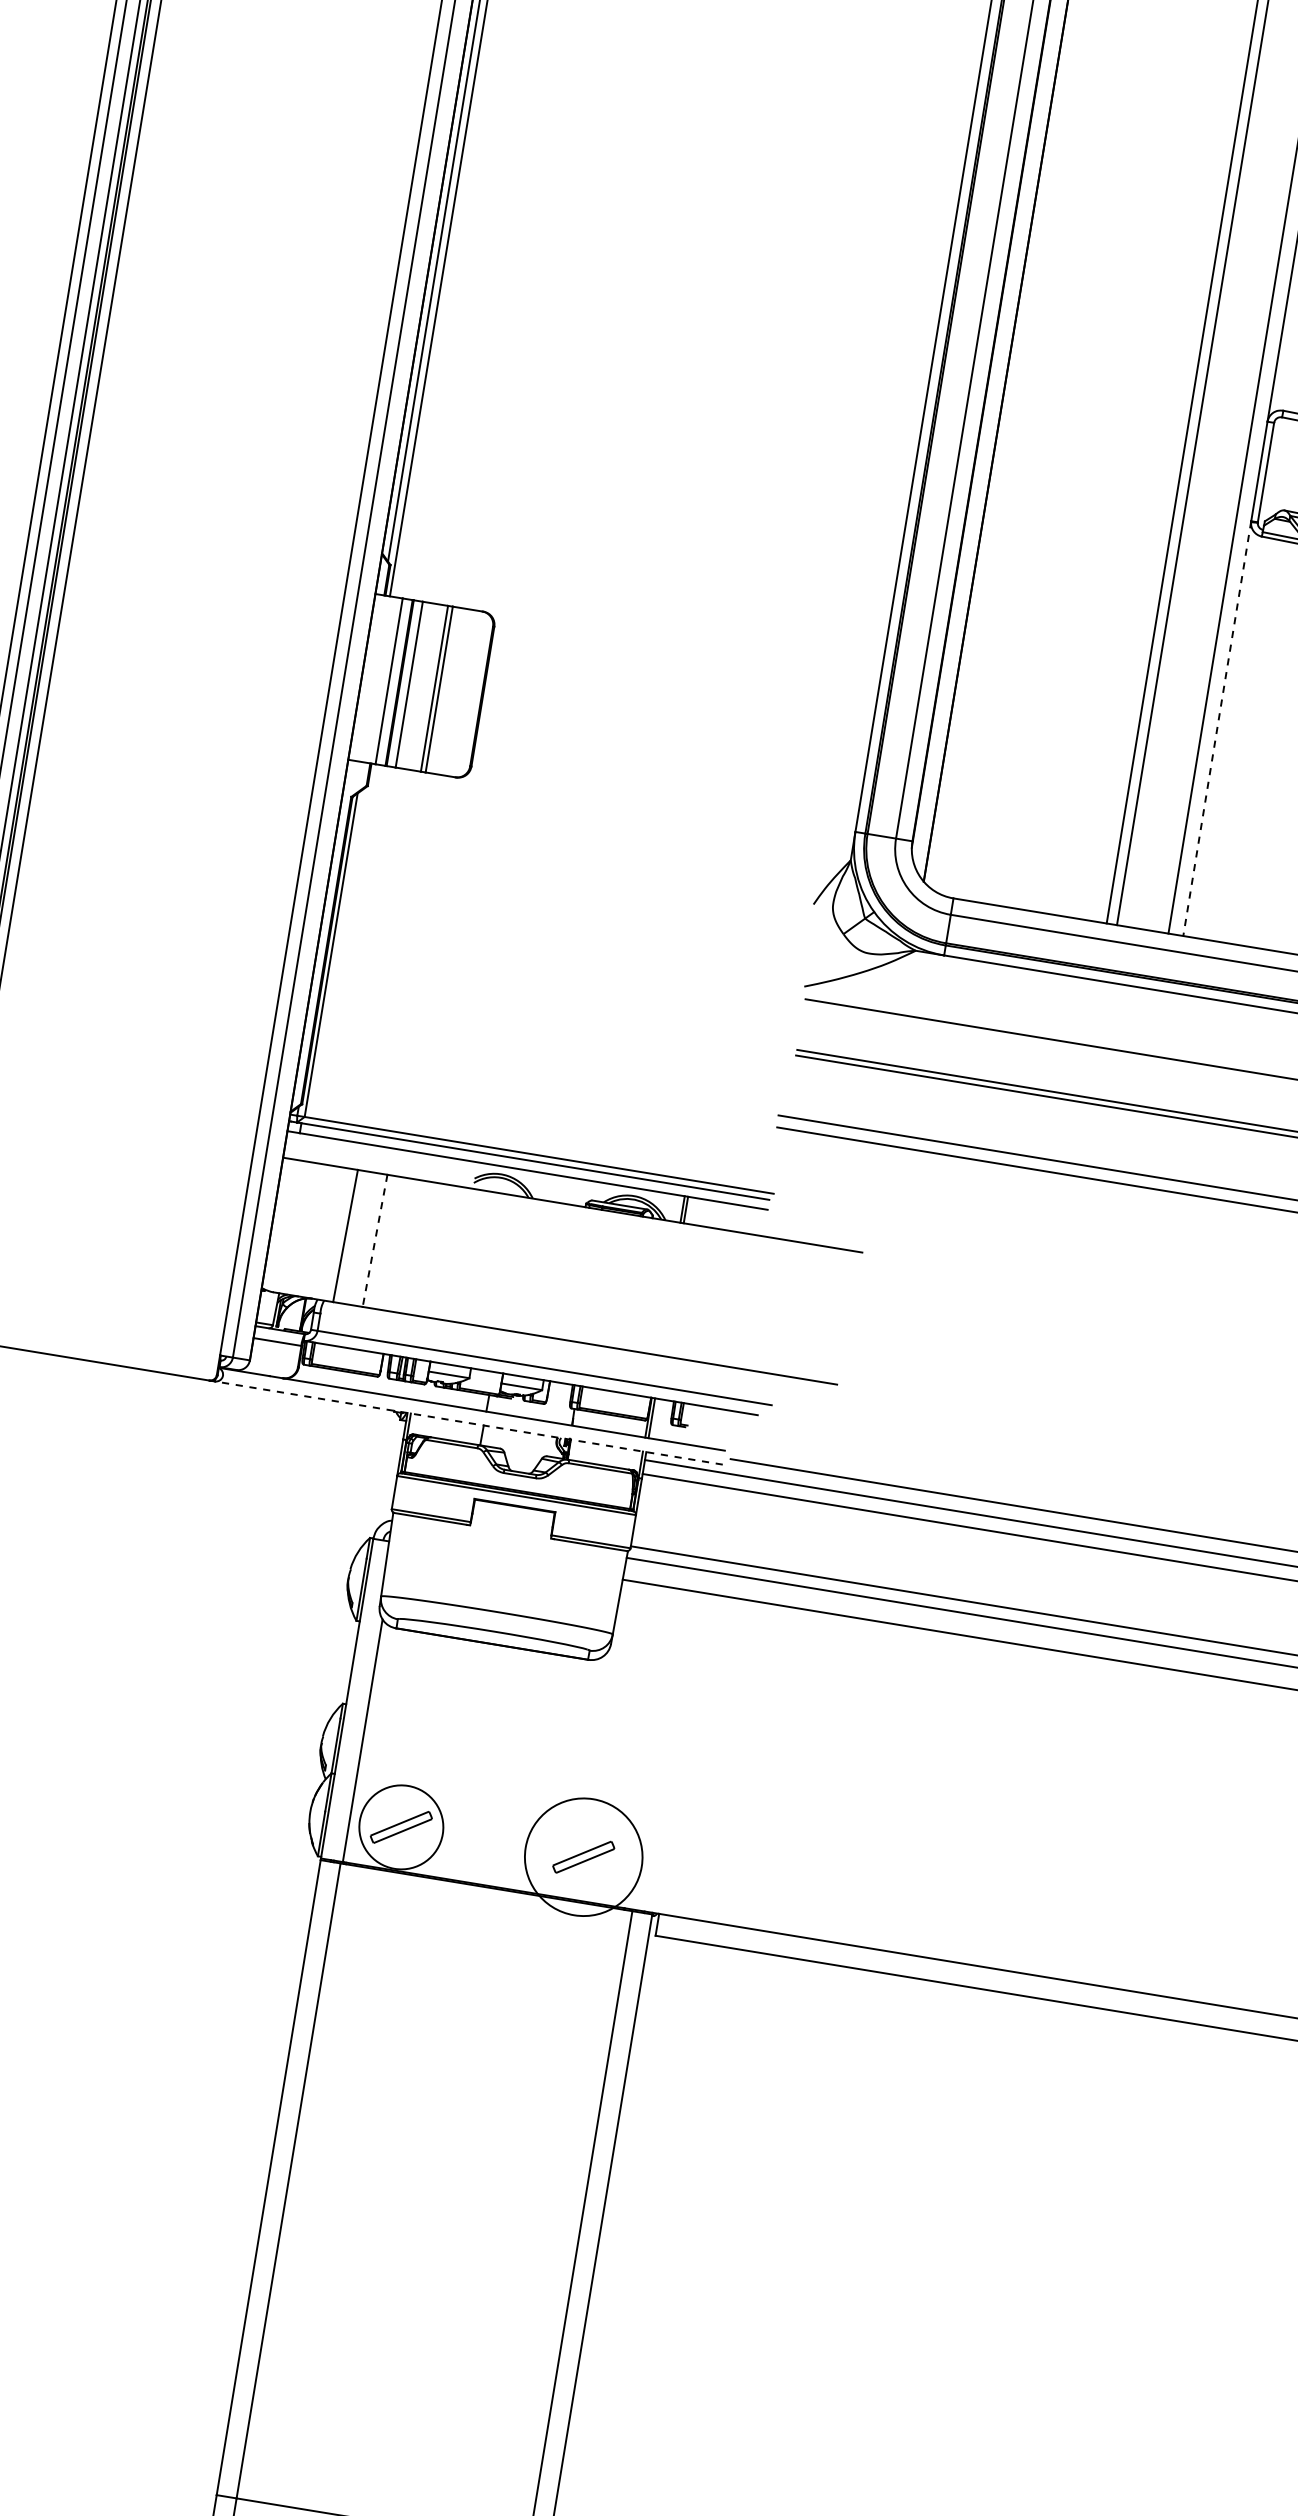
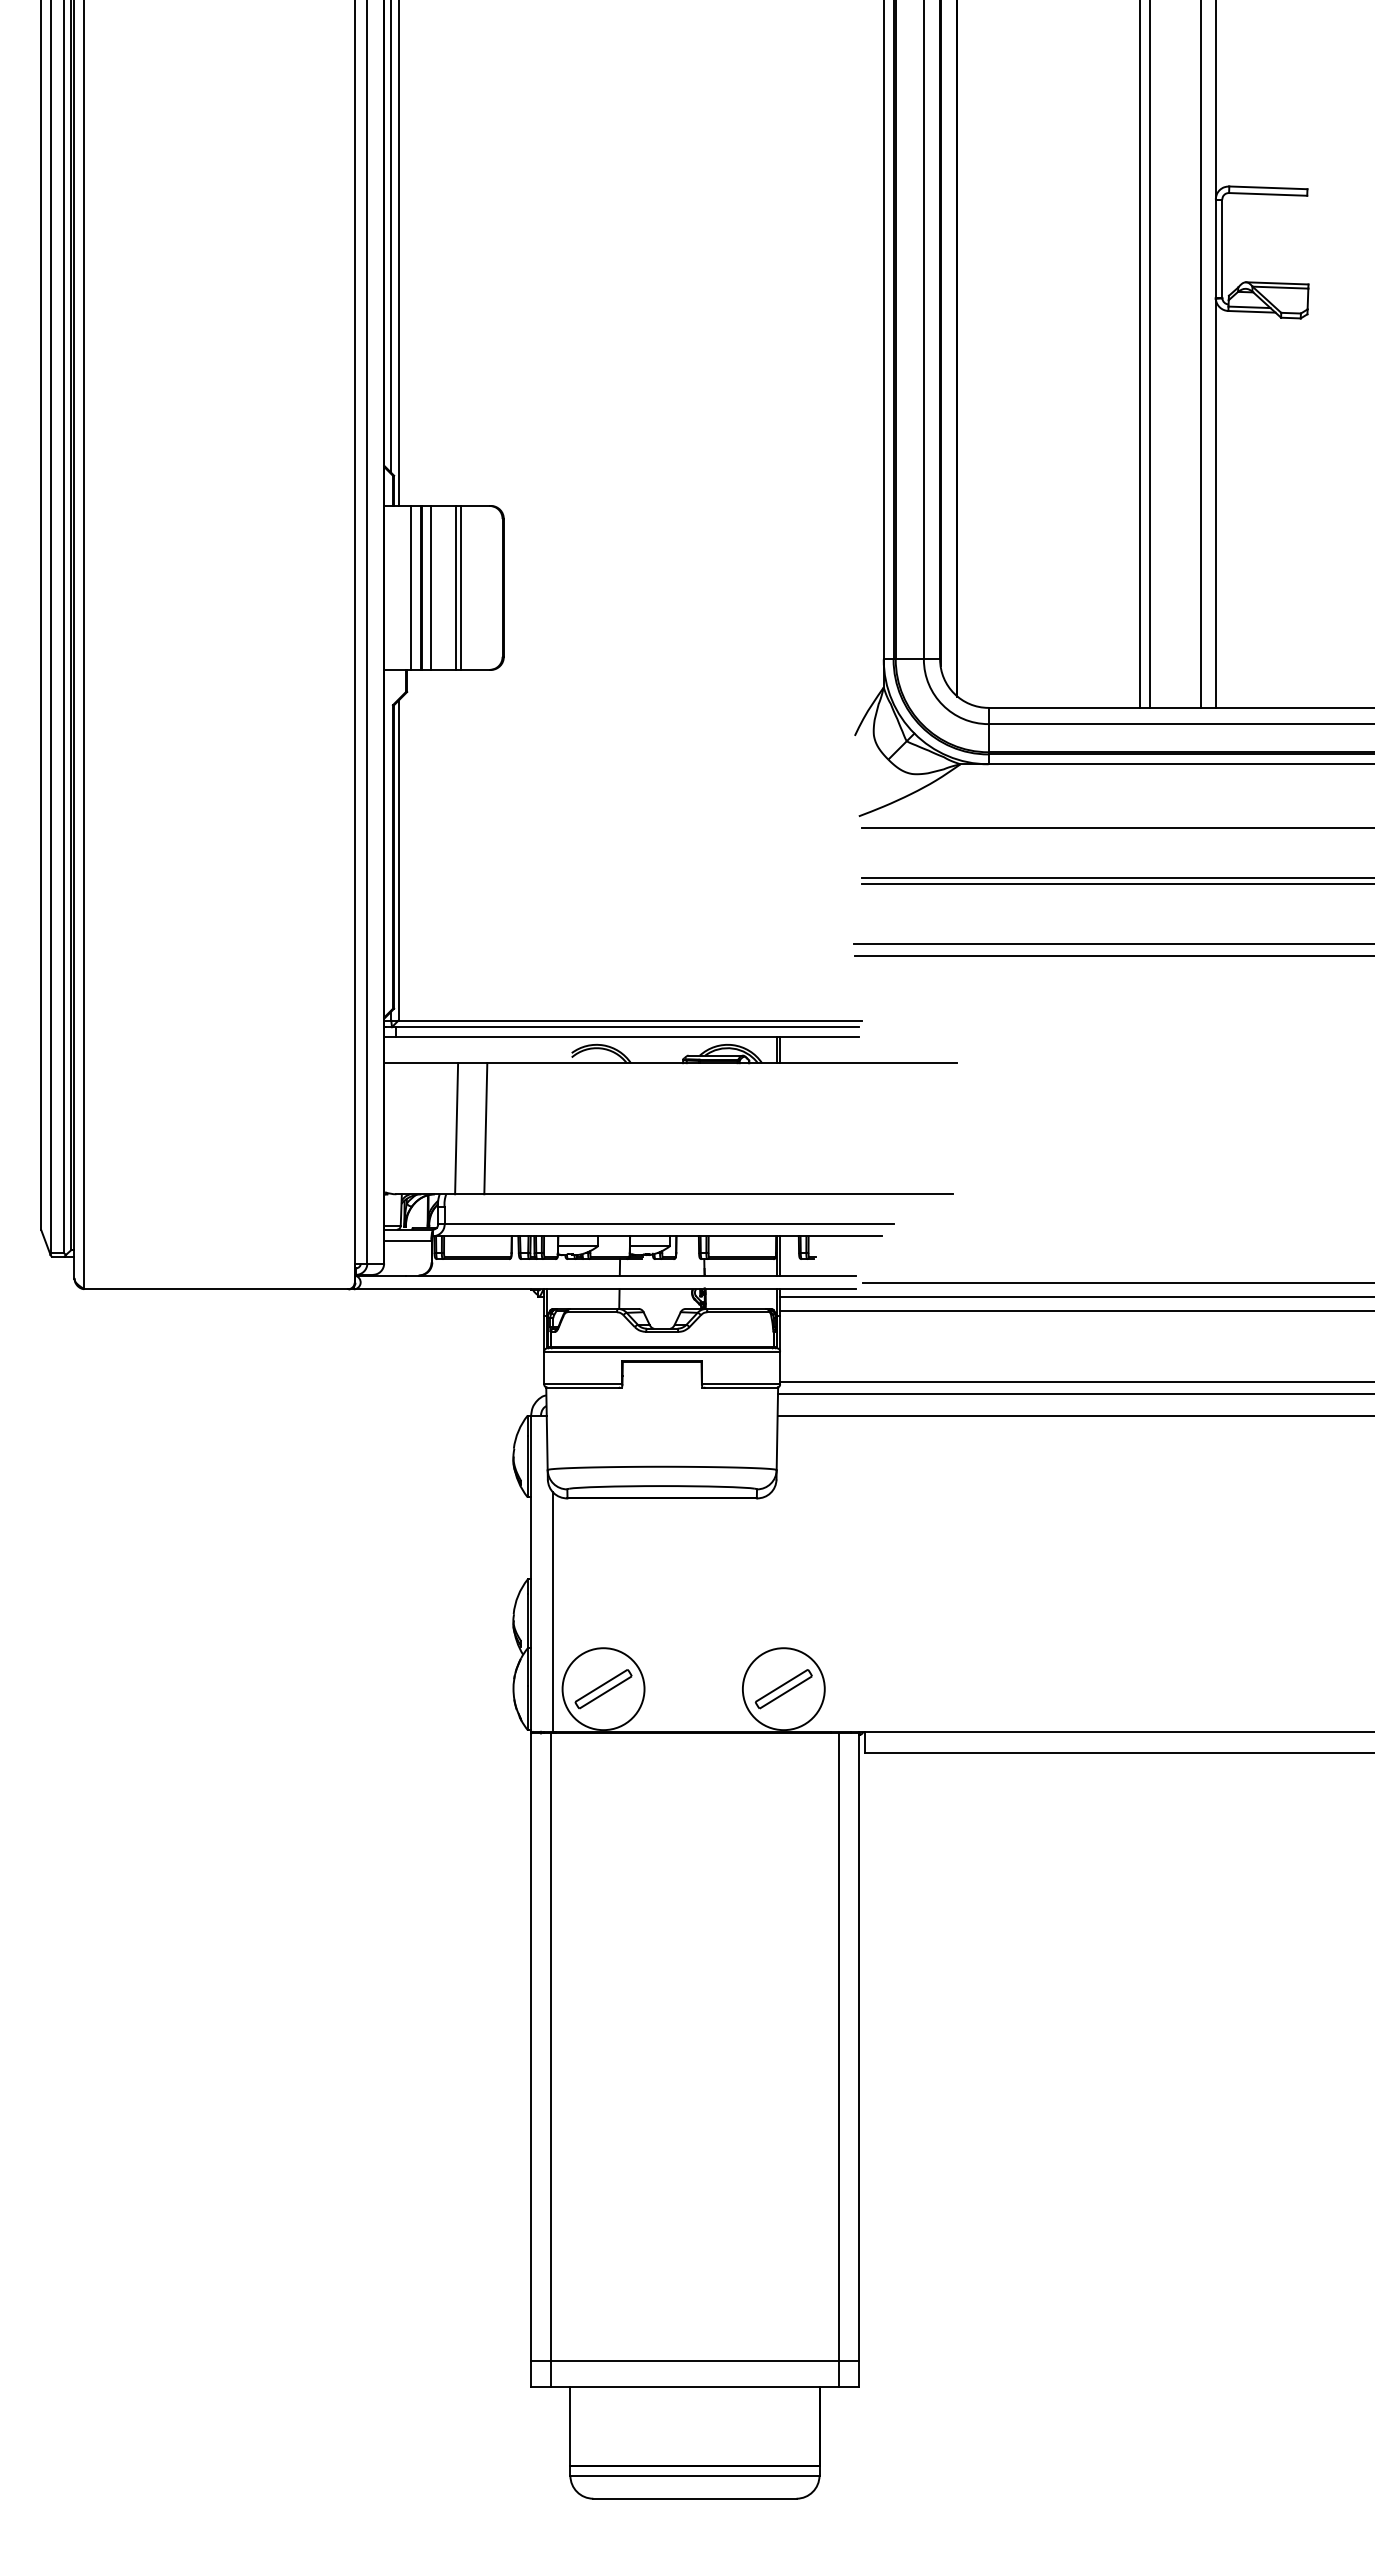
line: (1216, 729) -> (1215, 503), dashed -> solid
line: (374, 1240) -> (485, 1128), dashed -> solid
line: (468, 1423) -> (604, 1289), dashed -> solid
circle: (583, 1857) -> (783, 1689), size x0.71

